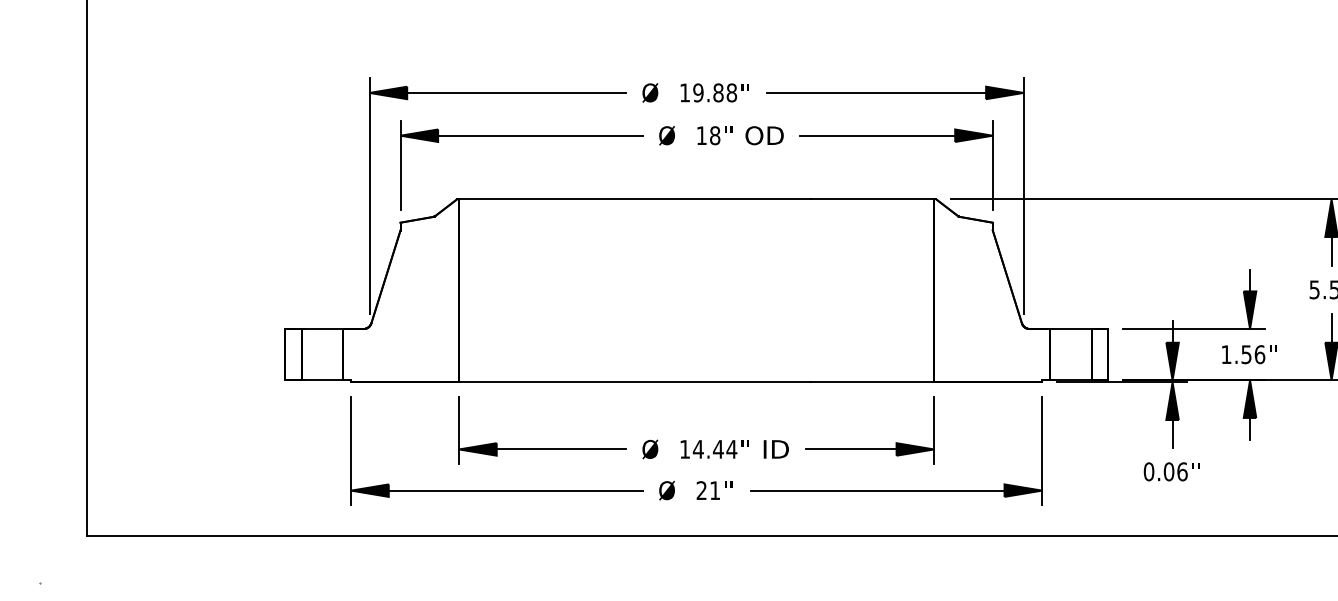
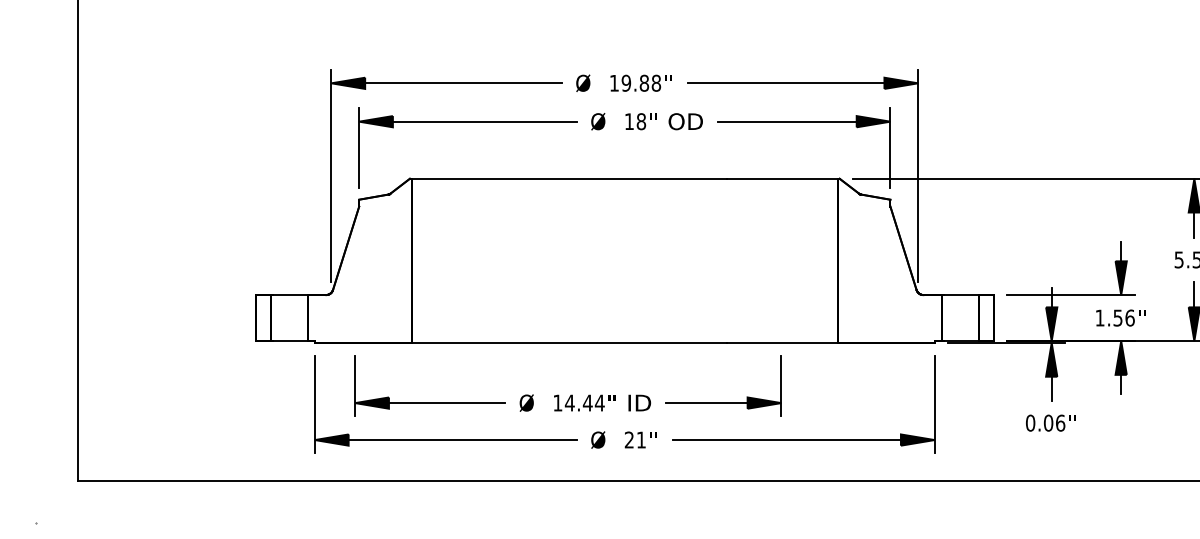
part: (699, 440) -> (570, 395), moved

